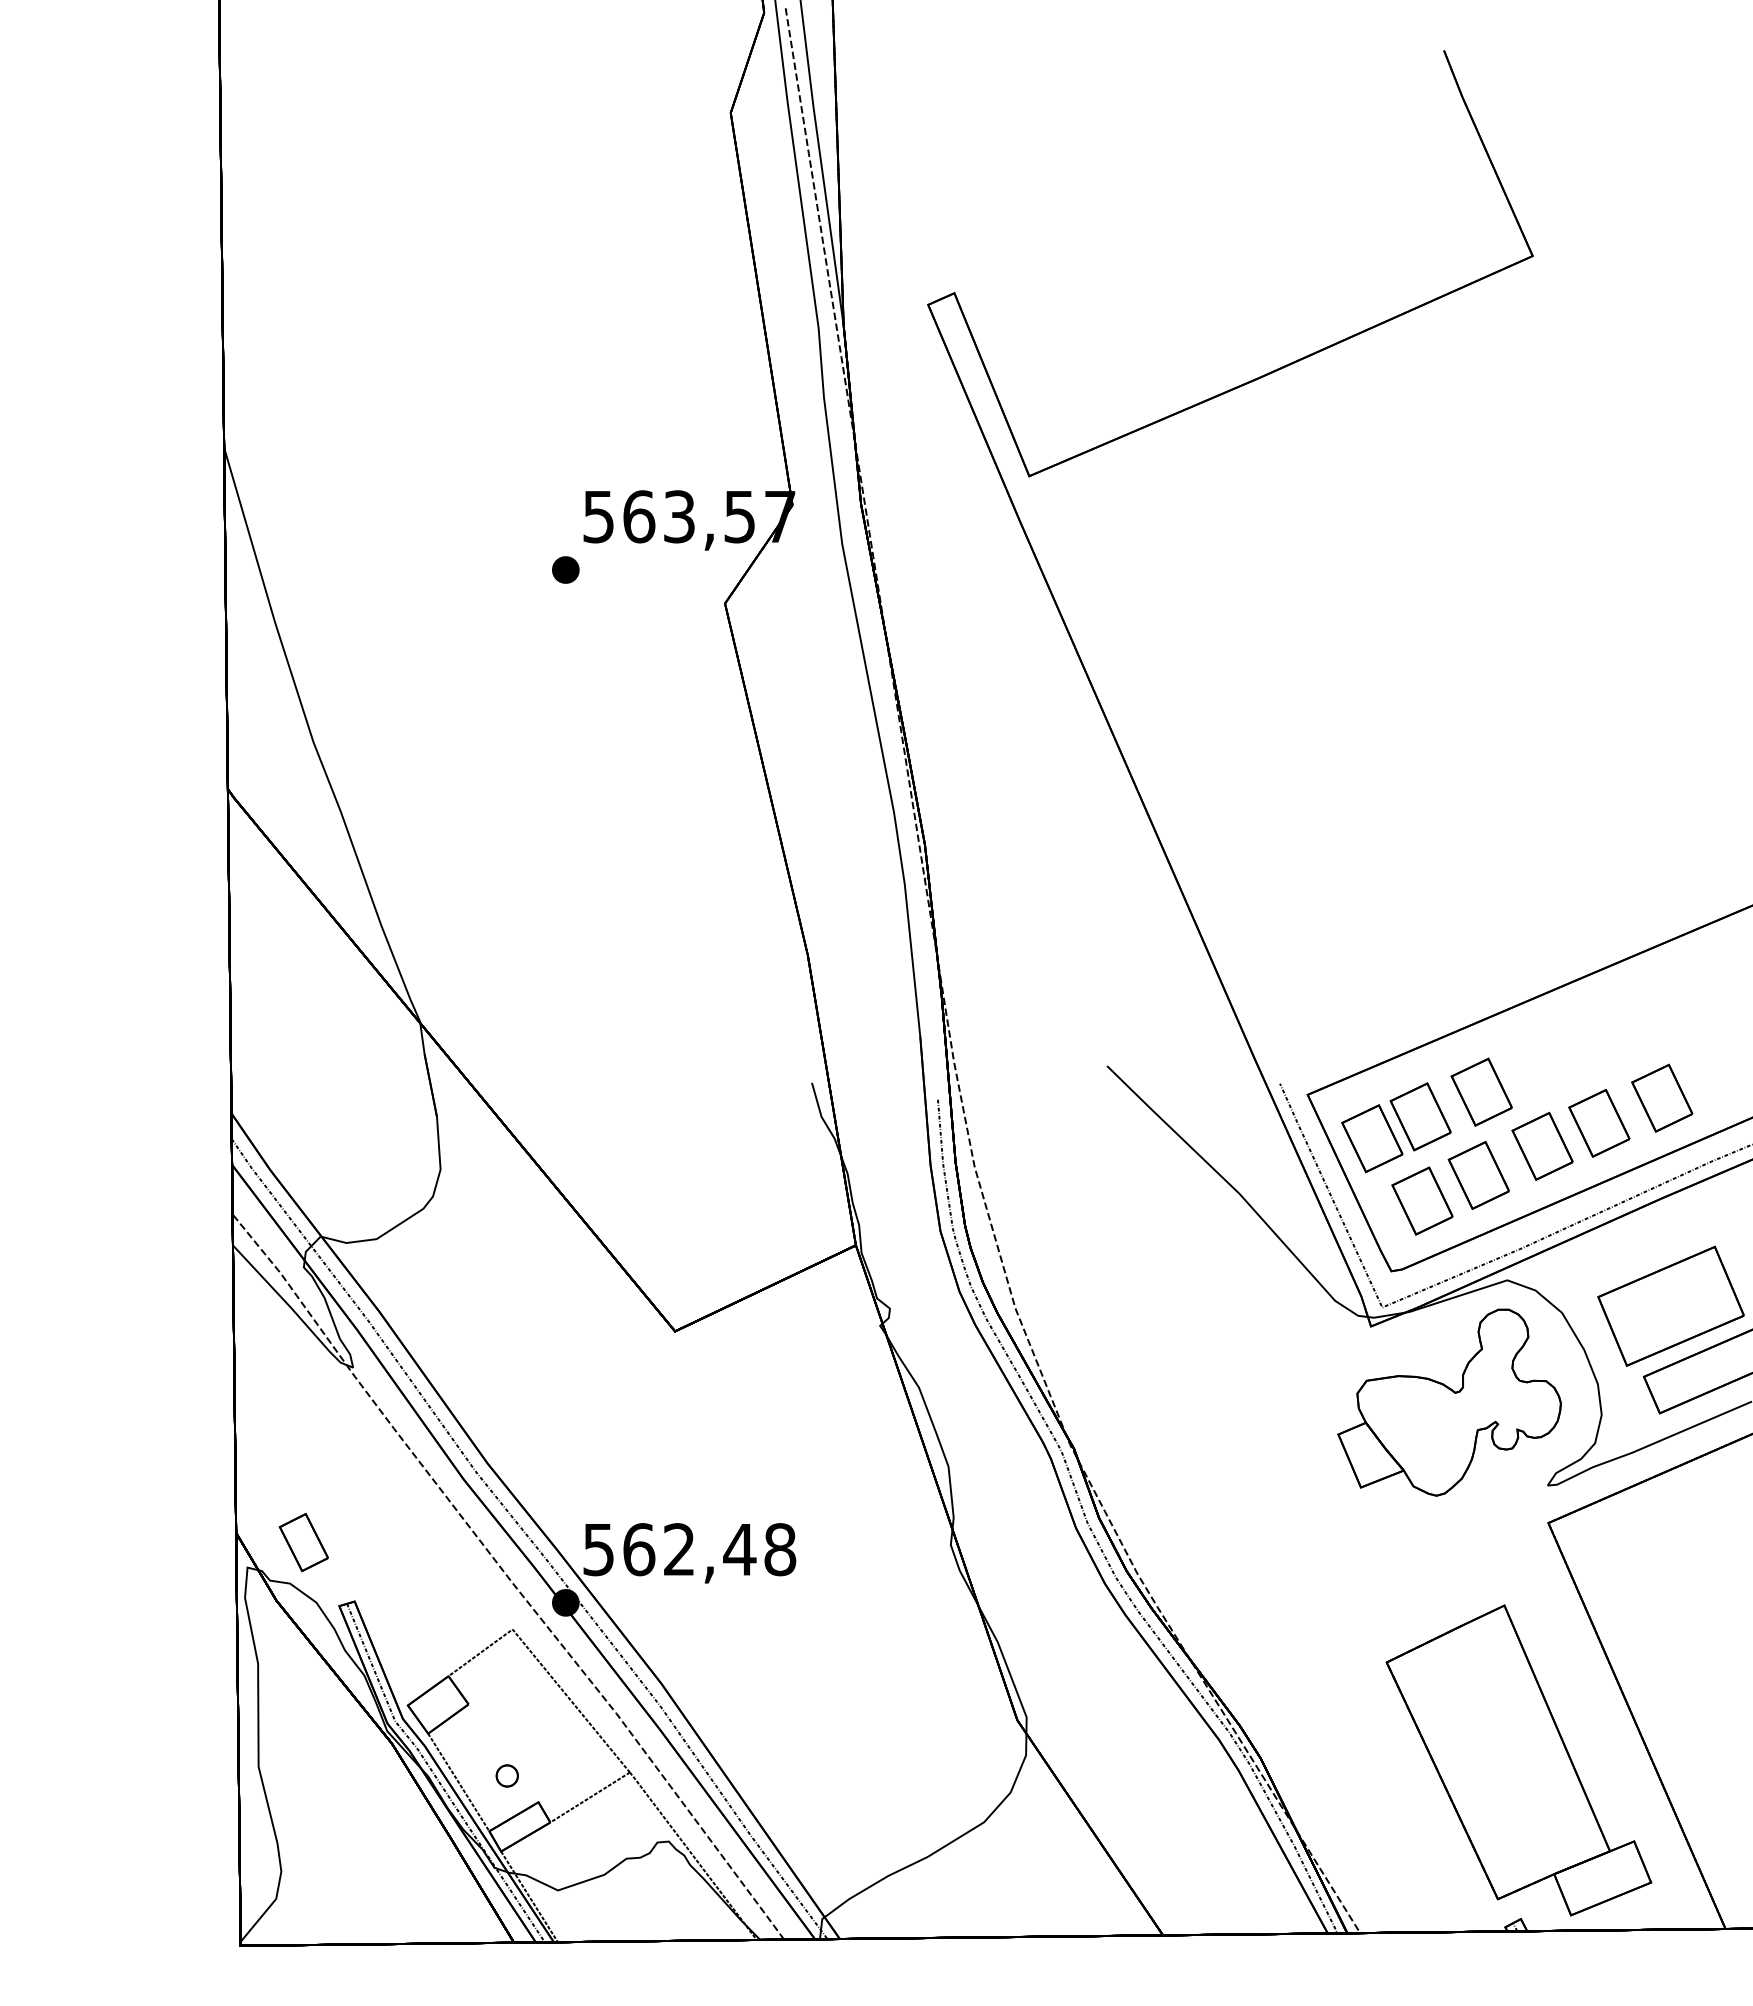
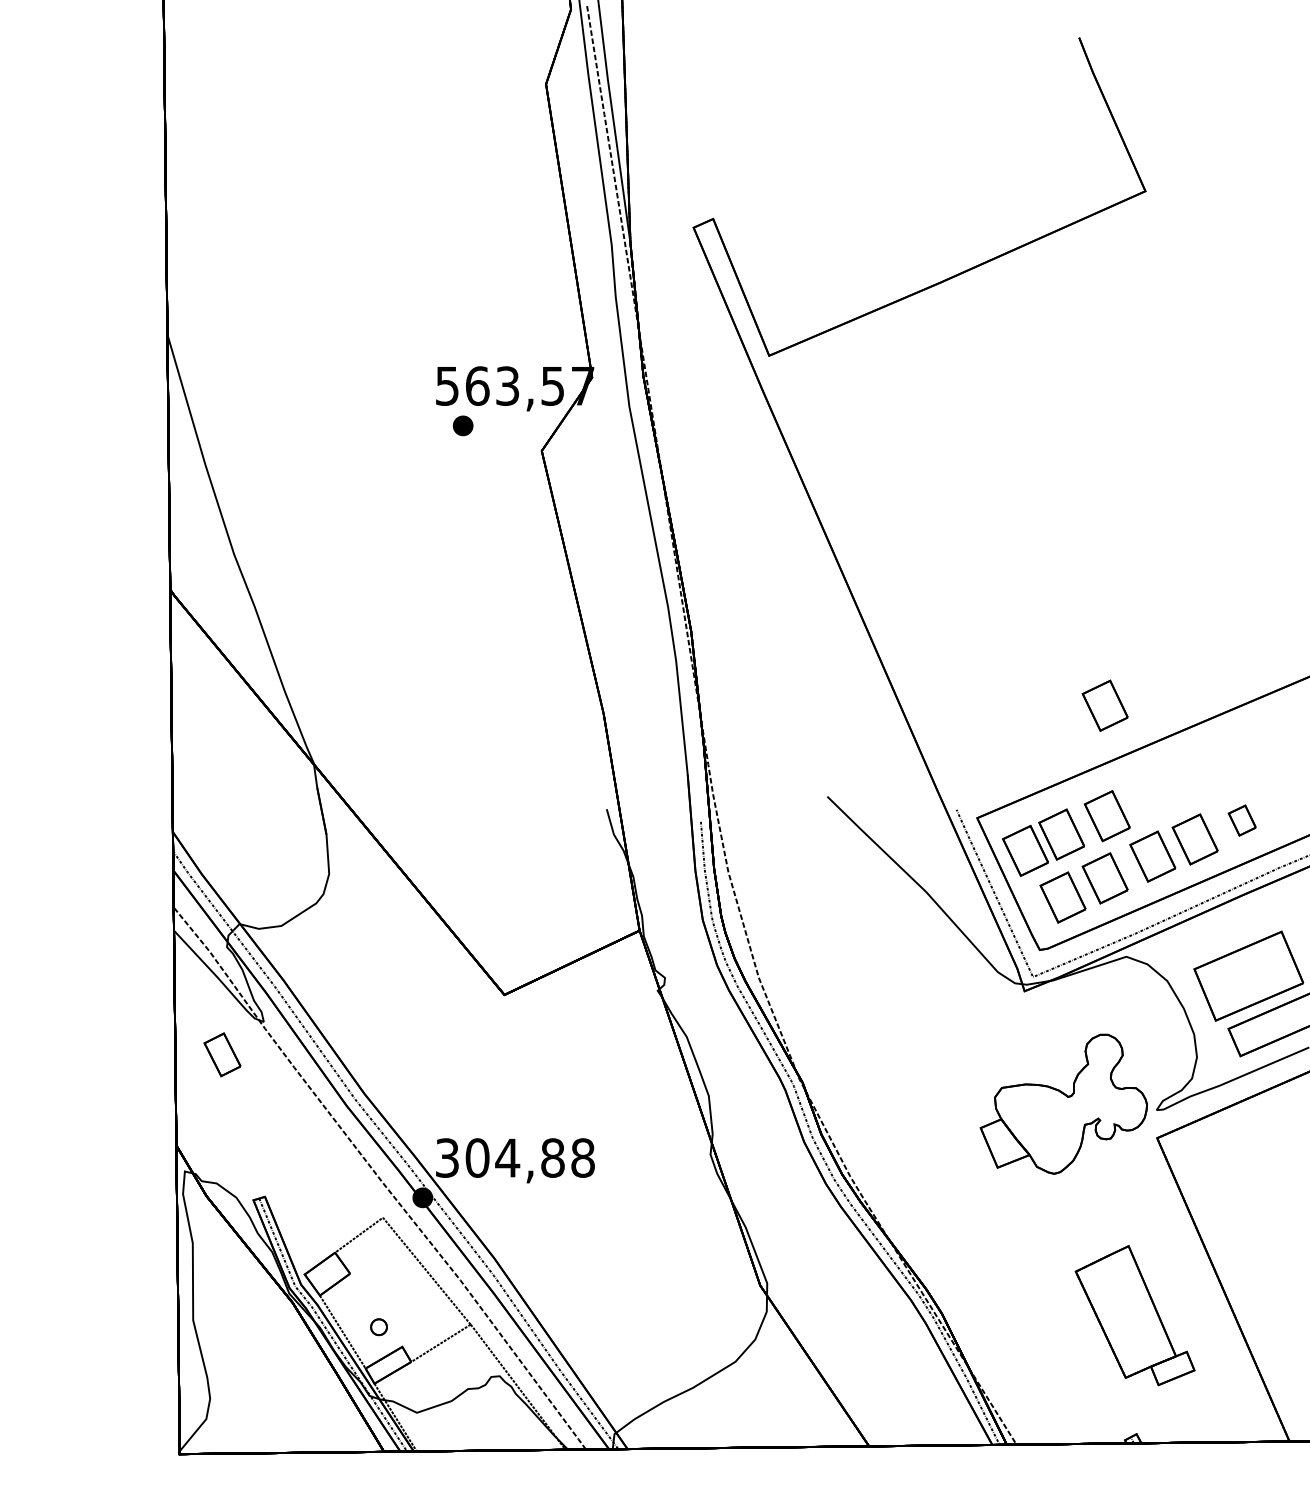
part: (565, 569) -> (462, 425), moved
part: (1478, 944) -> (1104, 705), added
part: (1662, 1097) -> (1242, 820), size x0.6
part: (1449, 1402) -> (1063, 1104), moved
part: (303, 1542) -> (222, 1054), moved
text: (670, 1549) -> (501, 1157), 562,48 -> 304,88
part: (1518, 1760) -> (1134, 1315), size x0.6

